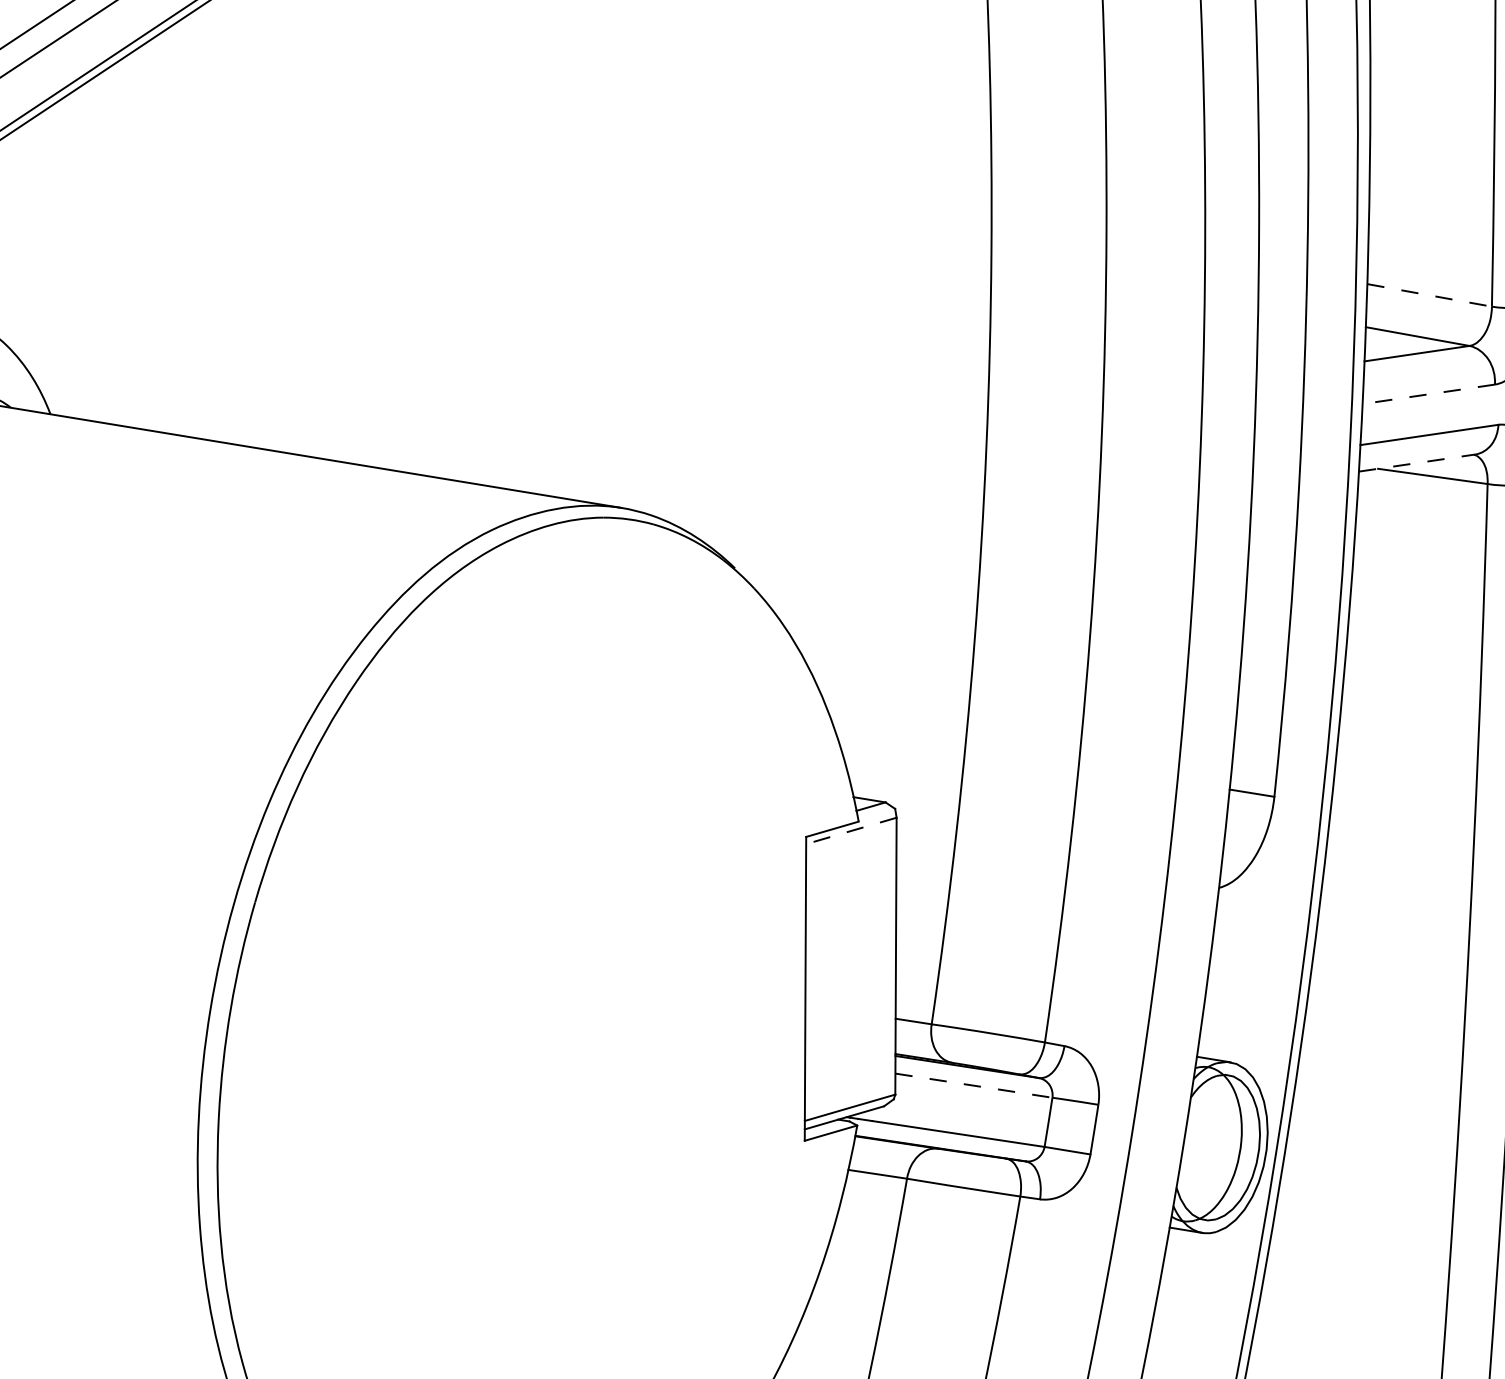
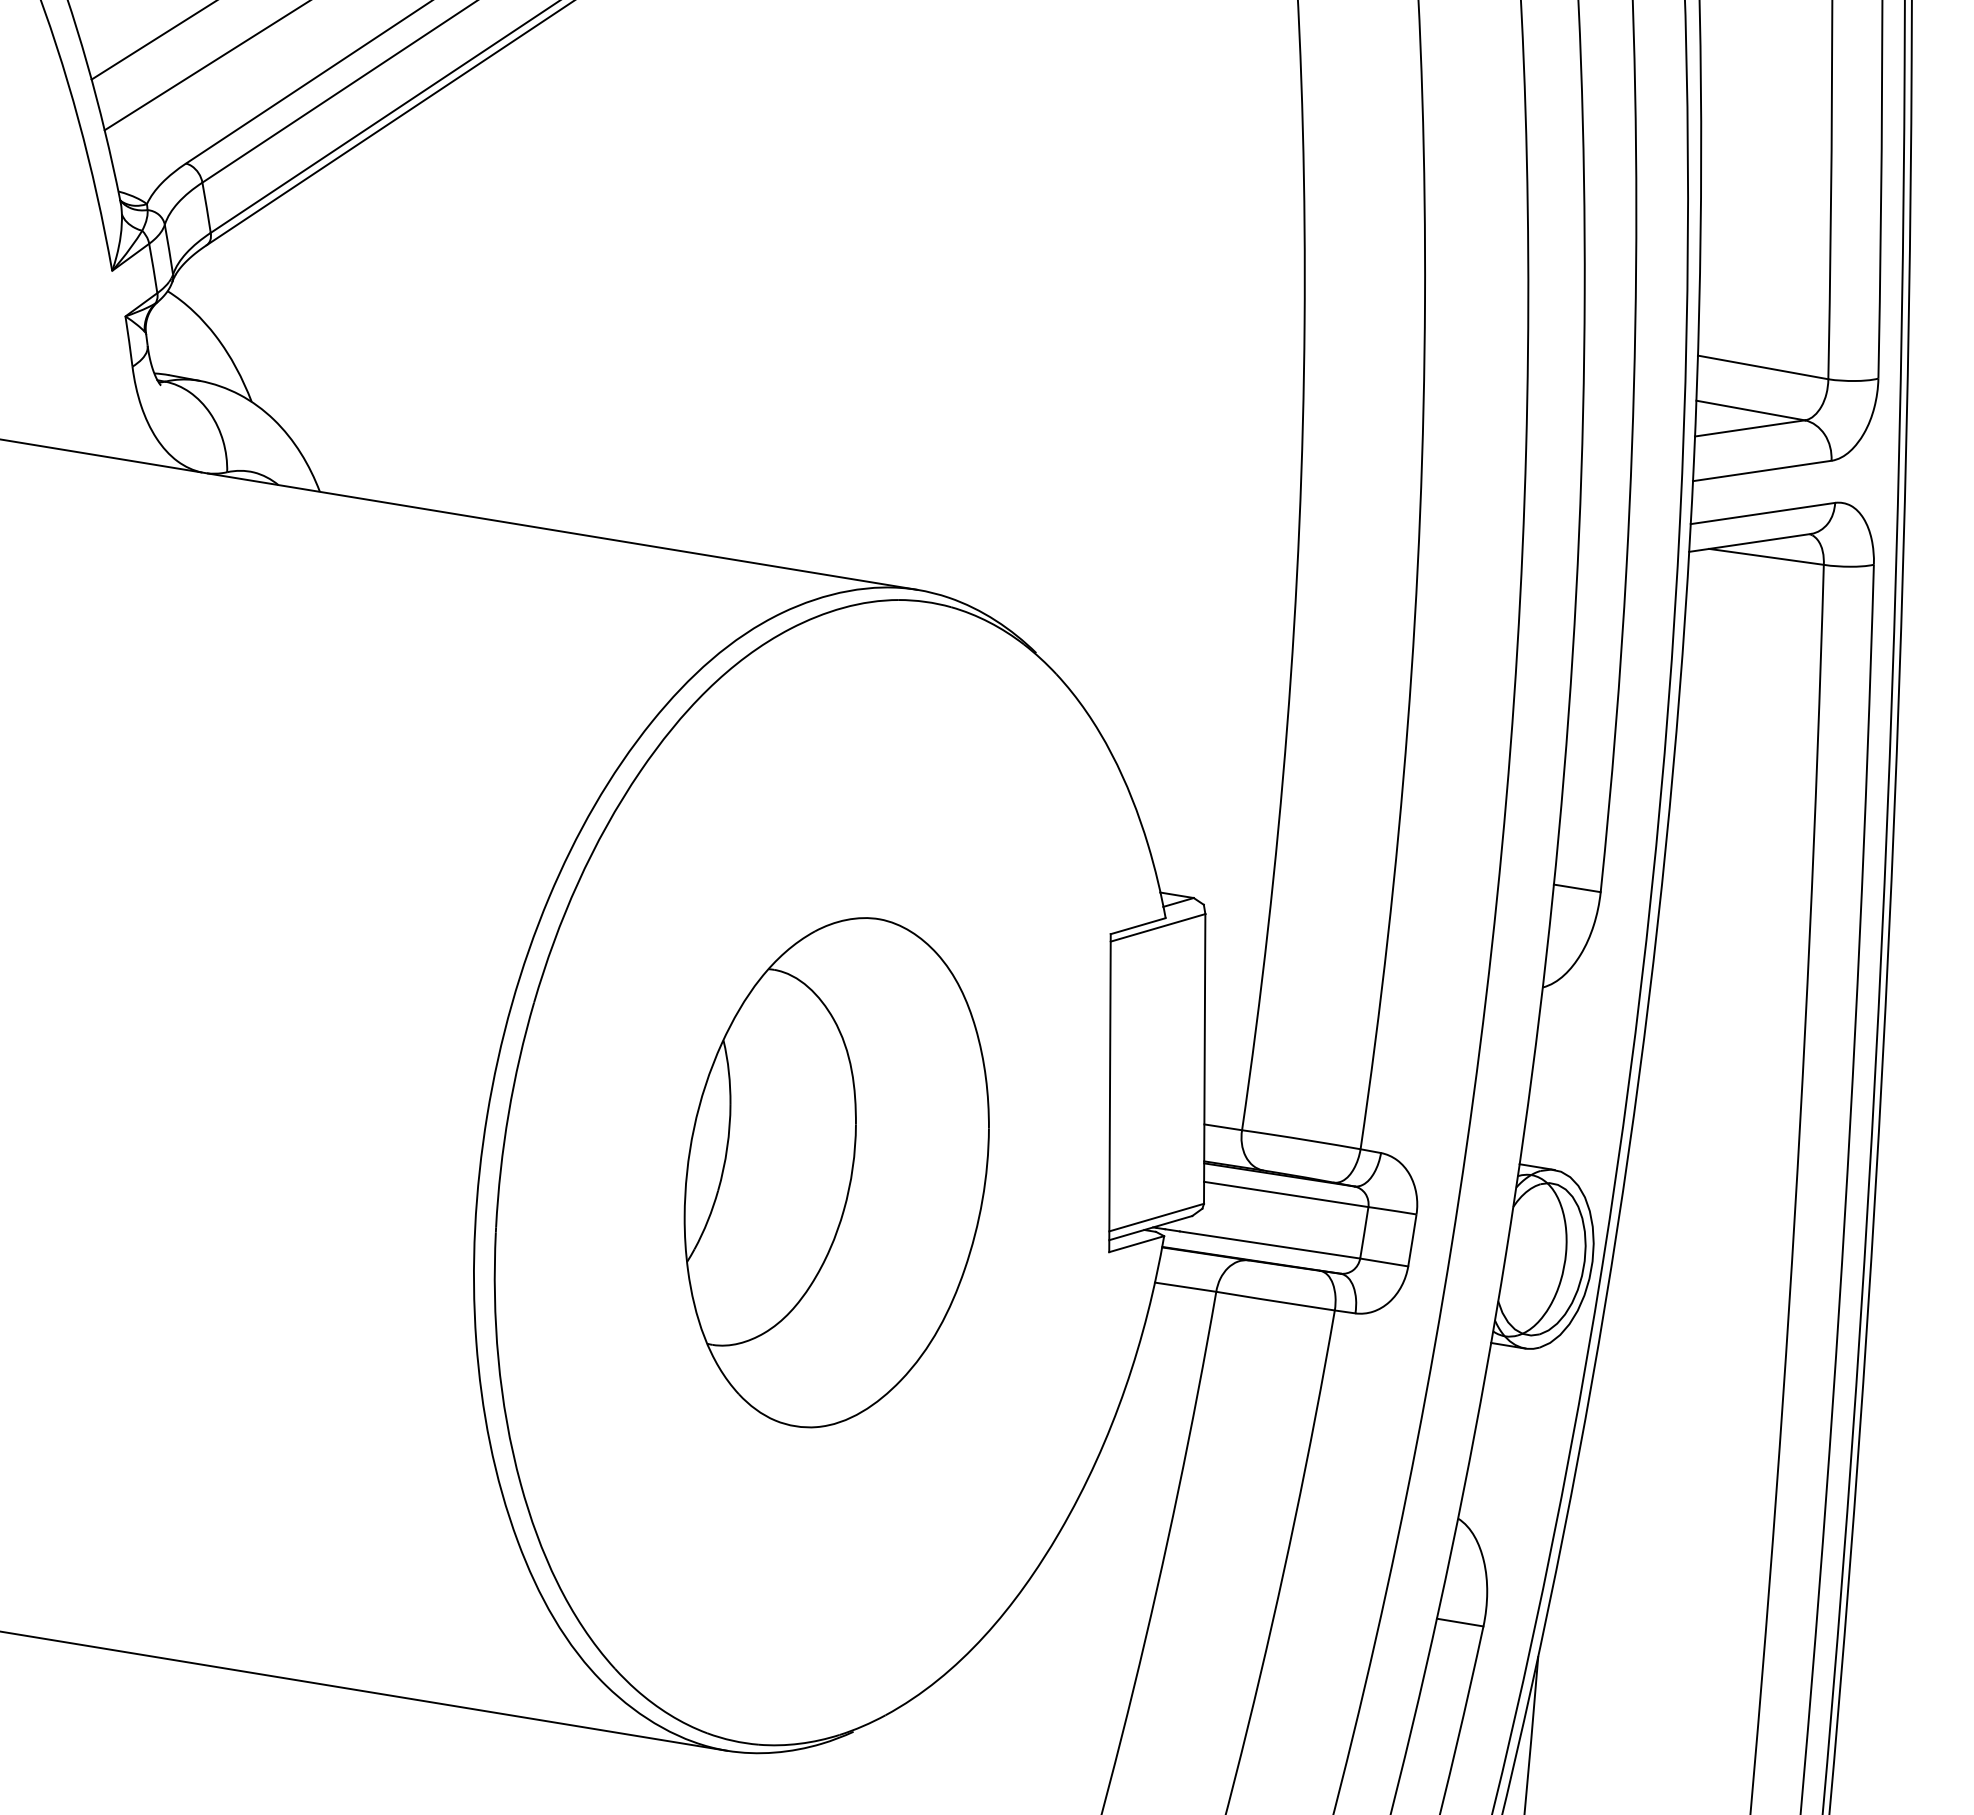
line: (1429, 295) -> (1763, 367), dashed -> solid
line: (1428, 394) -> (1761, 471), dashed -> solid
line: (1417, 462) -> (1750, 542), dashed -> solid
line: (850, 831) -> (1157, 928), dashed -> solid
part: (544, 1064) -> (836, 1172), added
line: (974, 1085) -> (1286, 1194), dashed -> solid

